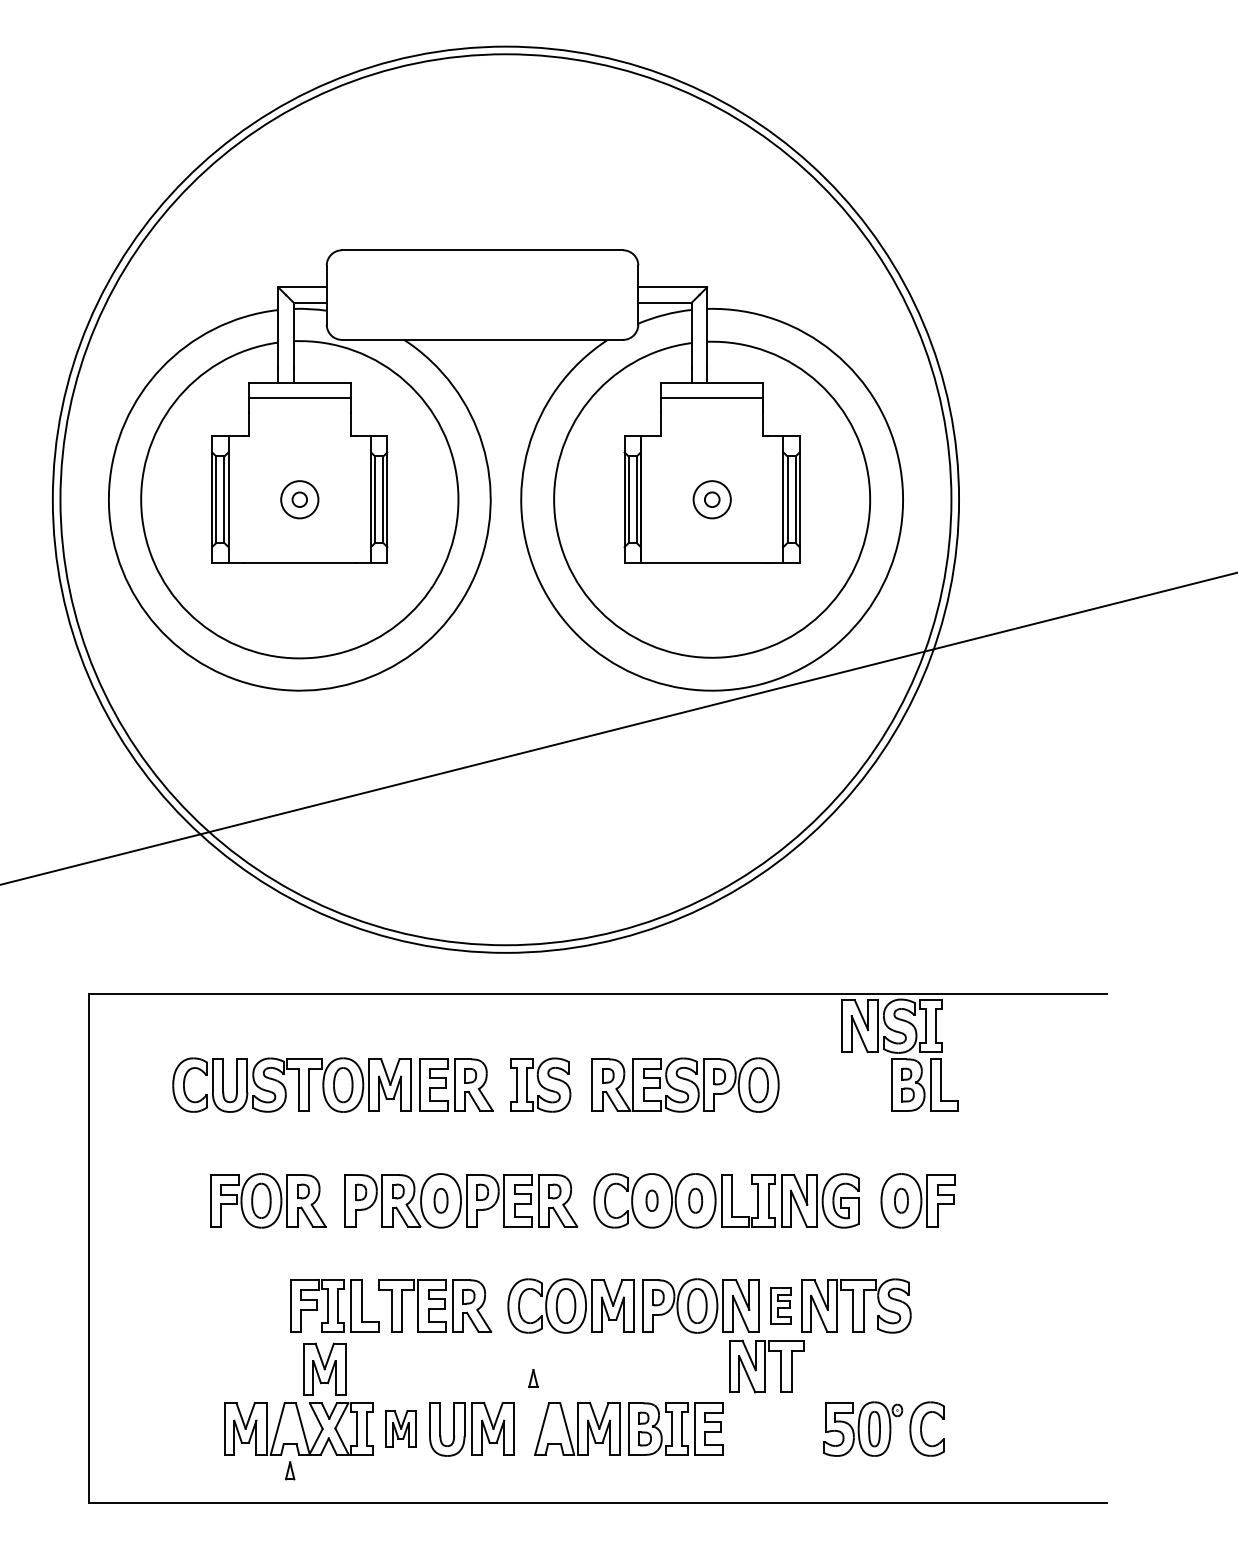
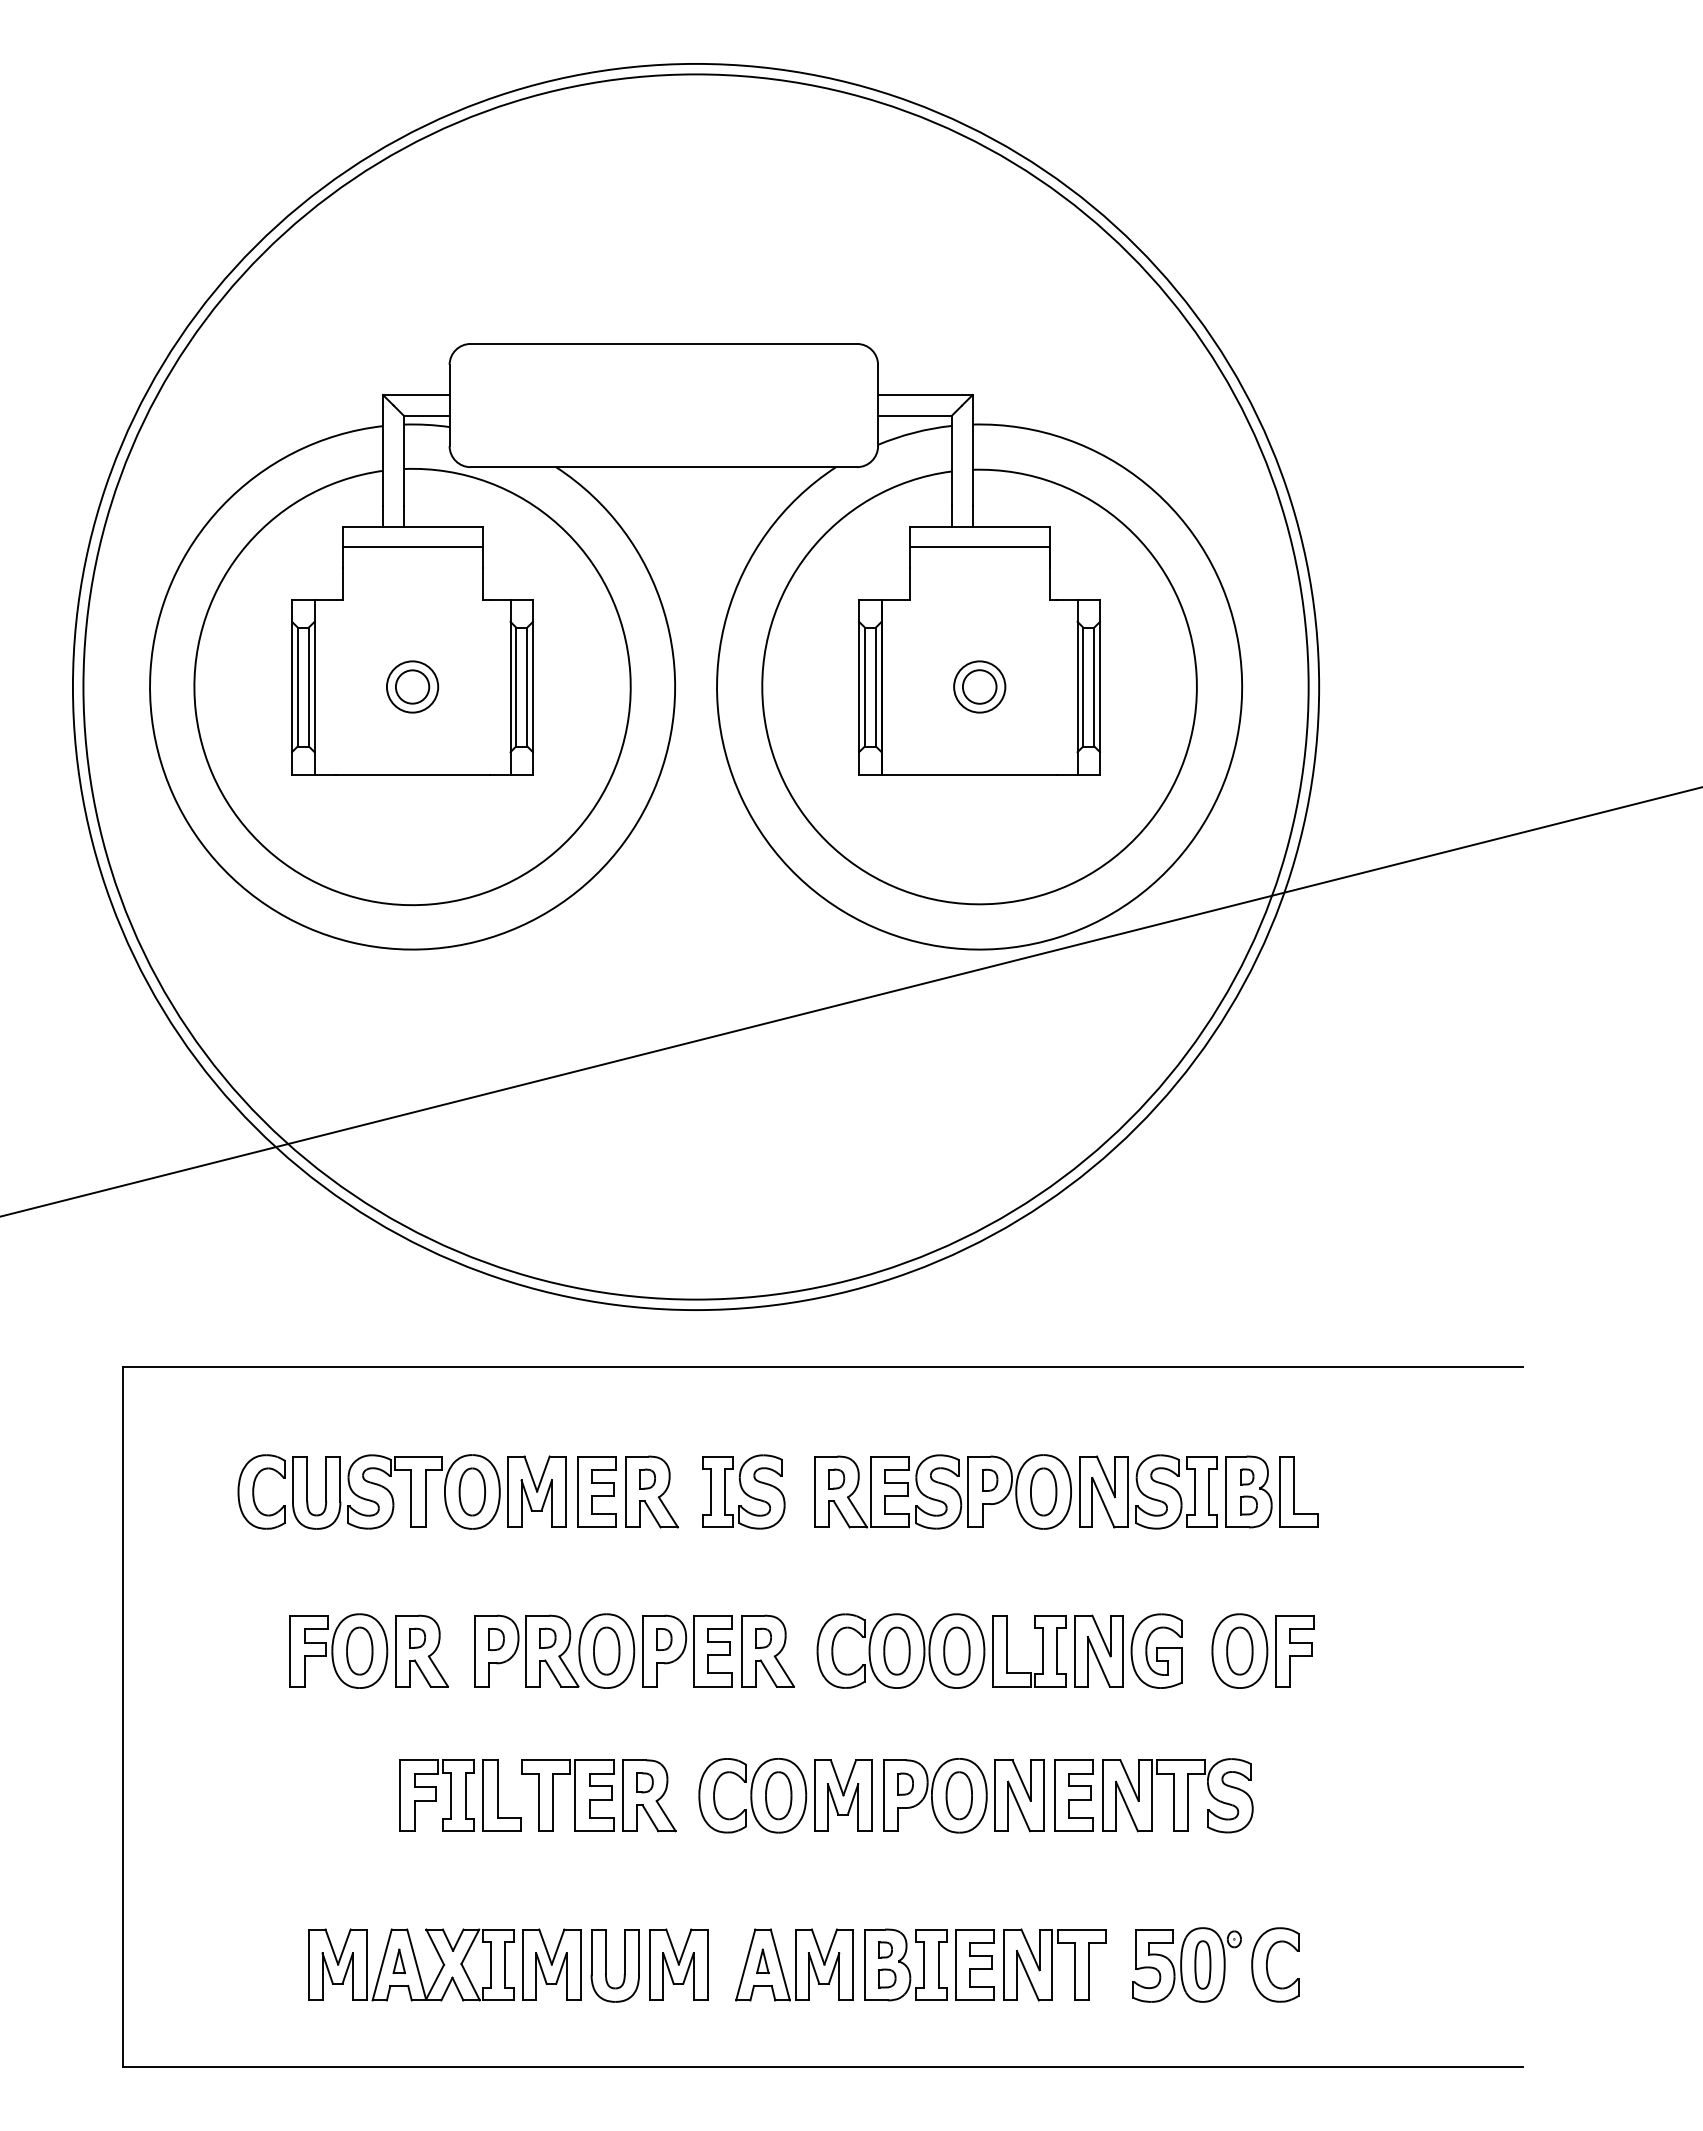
circle: (299, 499) -> (412, 686), size x1.67
circle: (712, 499) -> (979, 686), size x1.67
part: (892, 1025) -> (1148, 1491), moved
part: (440, 1200) -> (606, 1650), size x1.43
part: (651, 1200) -> (896, 1650), size x1.67
part: (695, 1200) -> (956, 1650), size x1.43
part: (901, 1200) -> (1239, 1650), size x1.43
part: (780, 1305) -> (1073, 1795), size x1.43
part: (766, 1366) -> (1054, 1964), moved
part: (324, 1369) -> (446, 1882), removed
part: (533, 1378) -> (762, 1961), moved
part: (400, 1428) -> (551, 1964), size x1.43
part: (289, 1470) -> (398, 1961), moved

